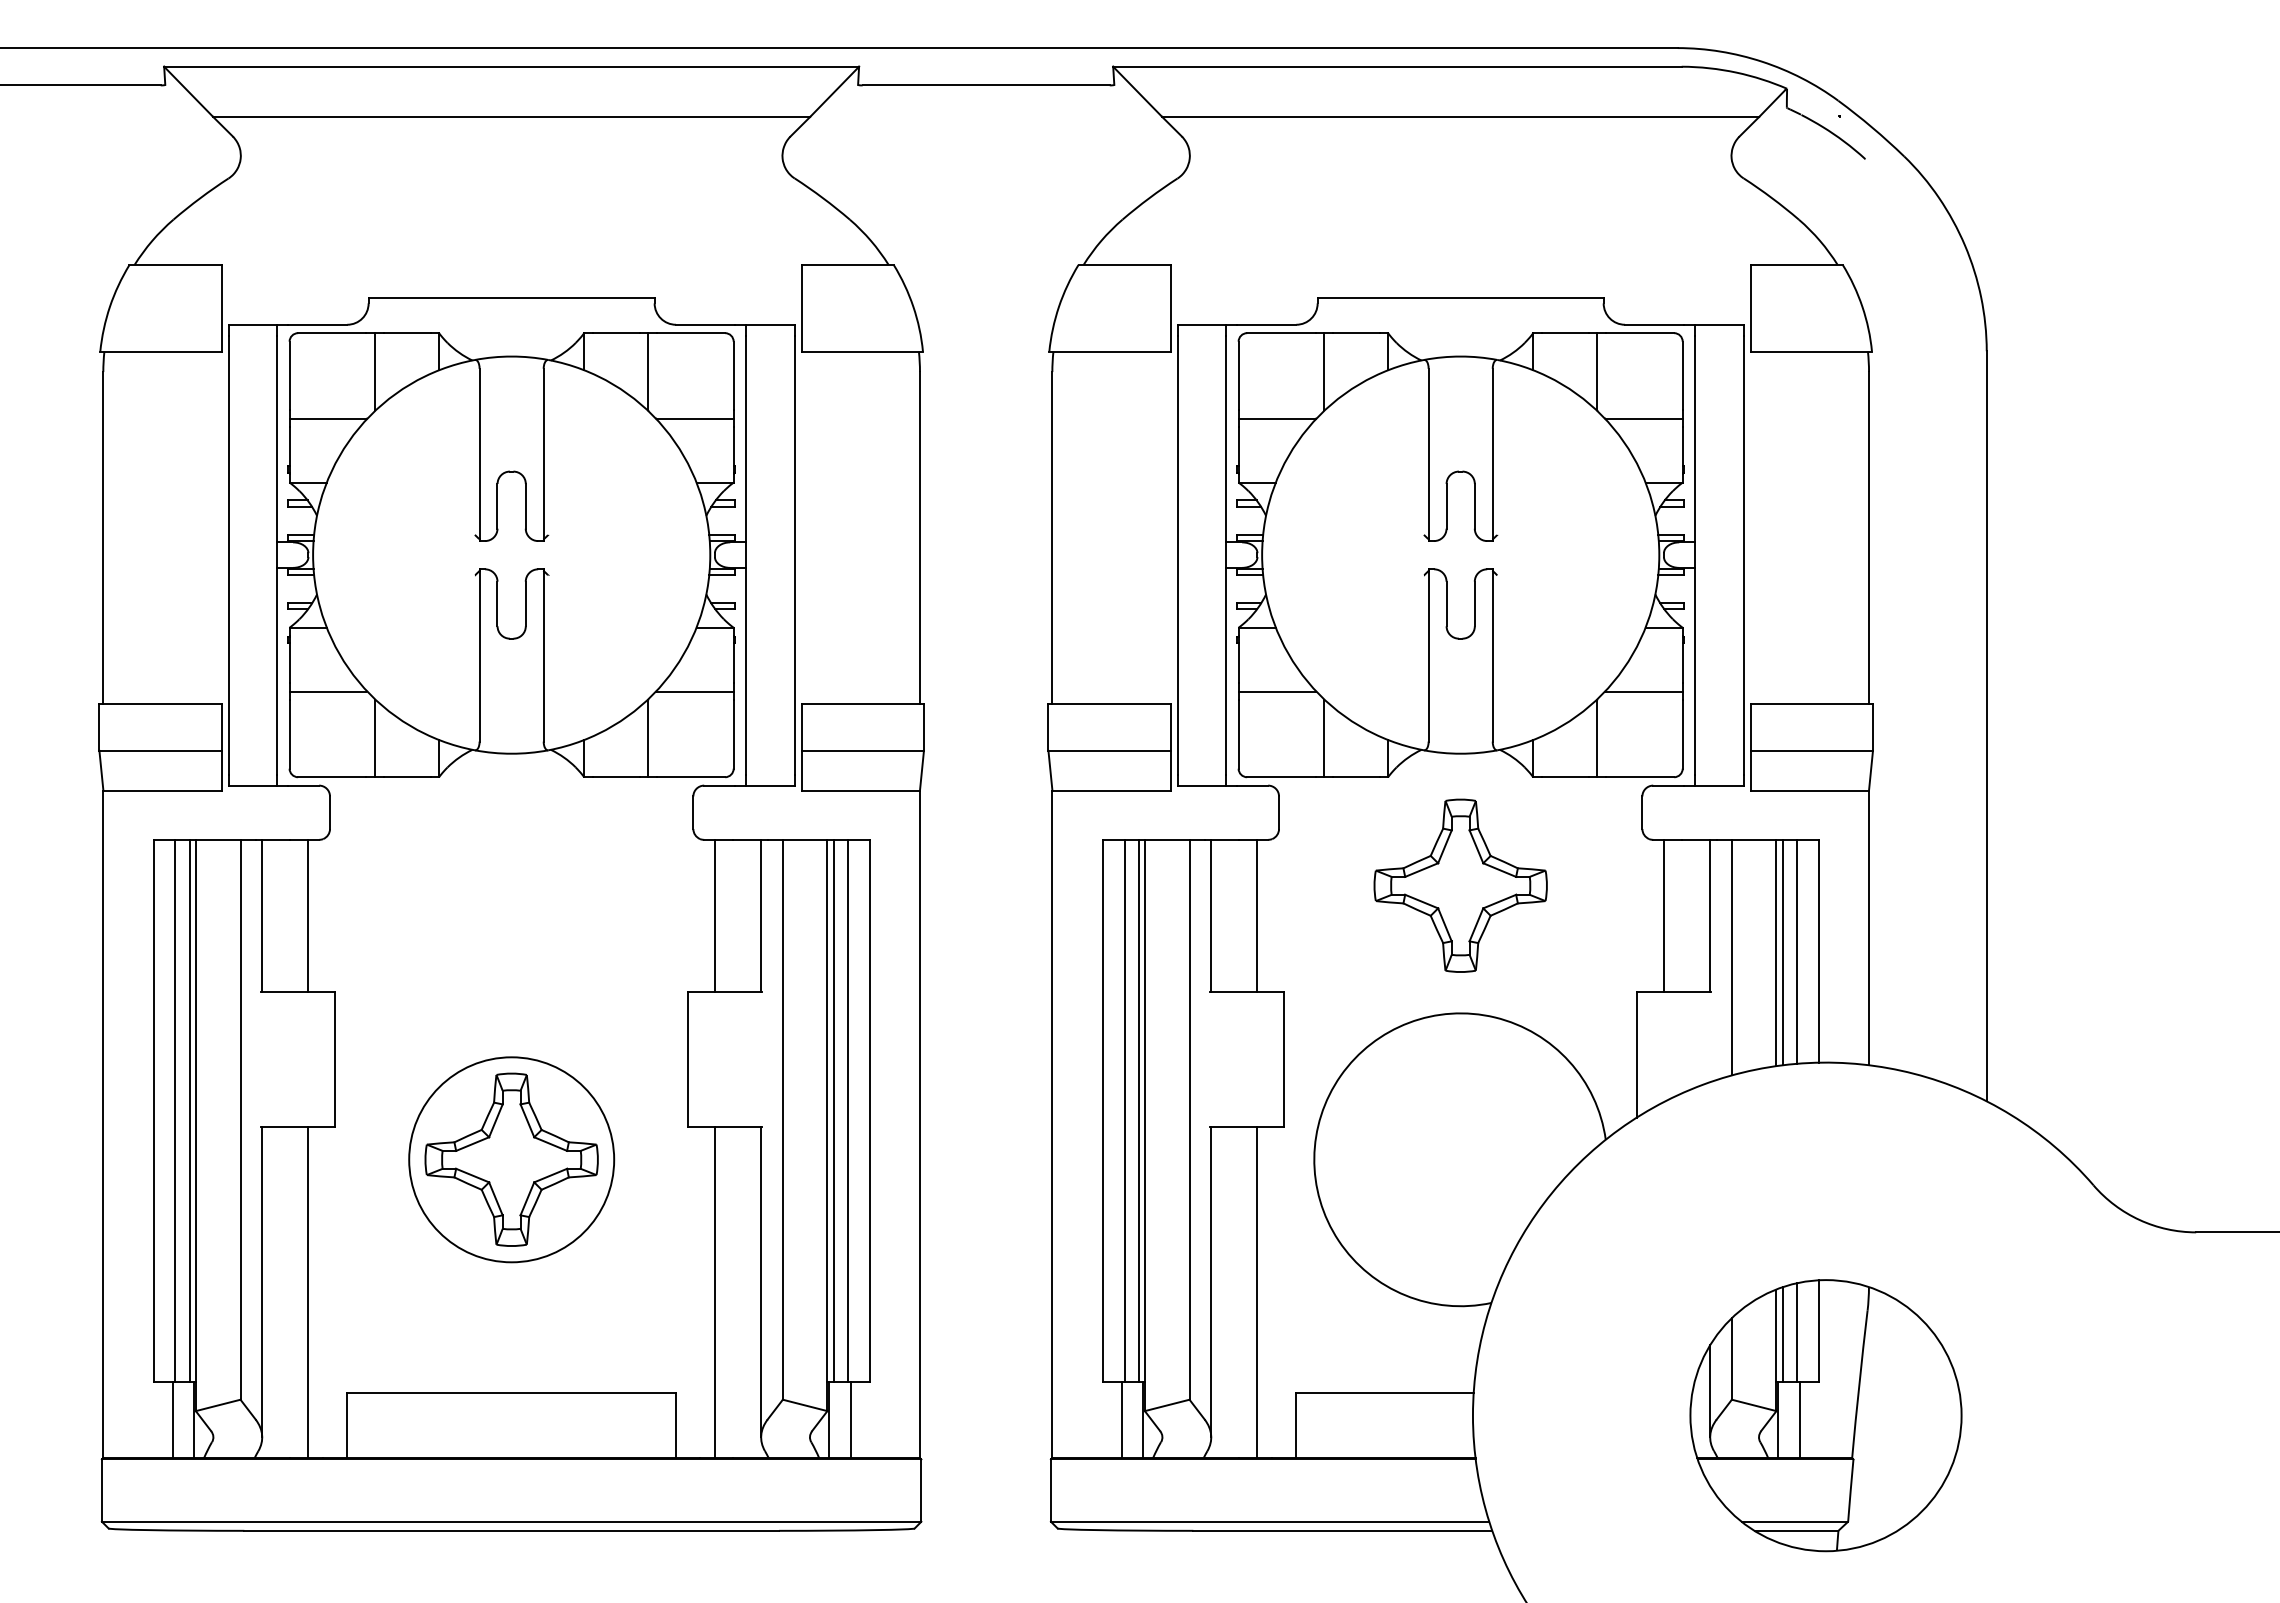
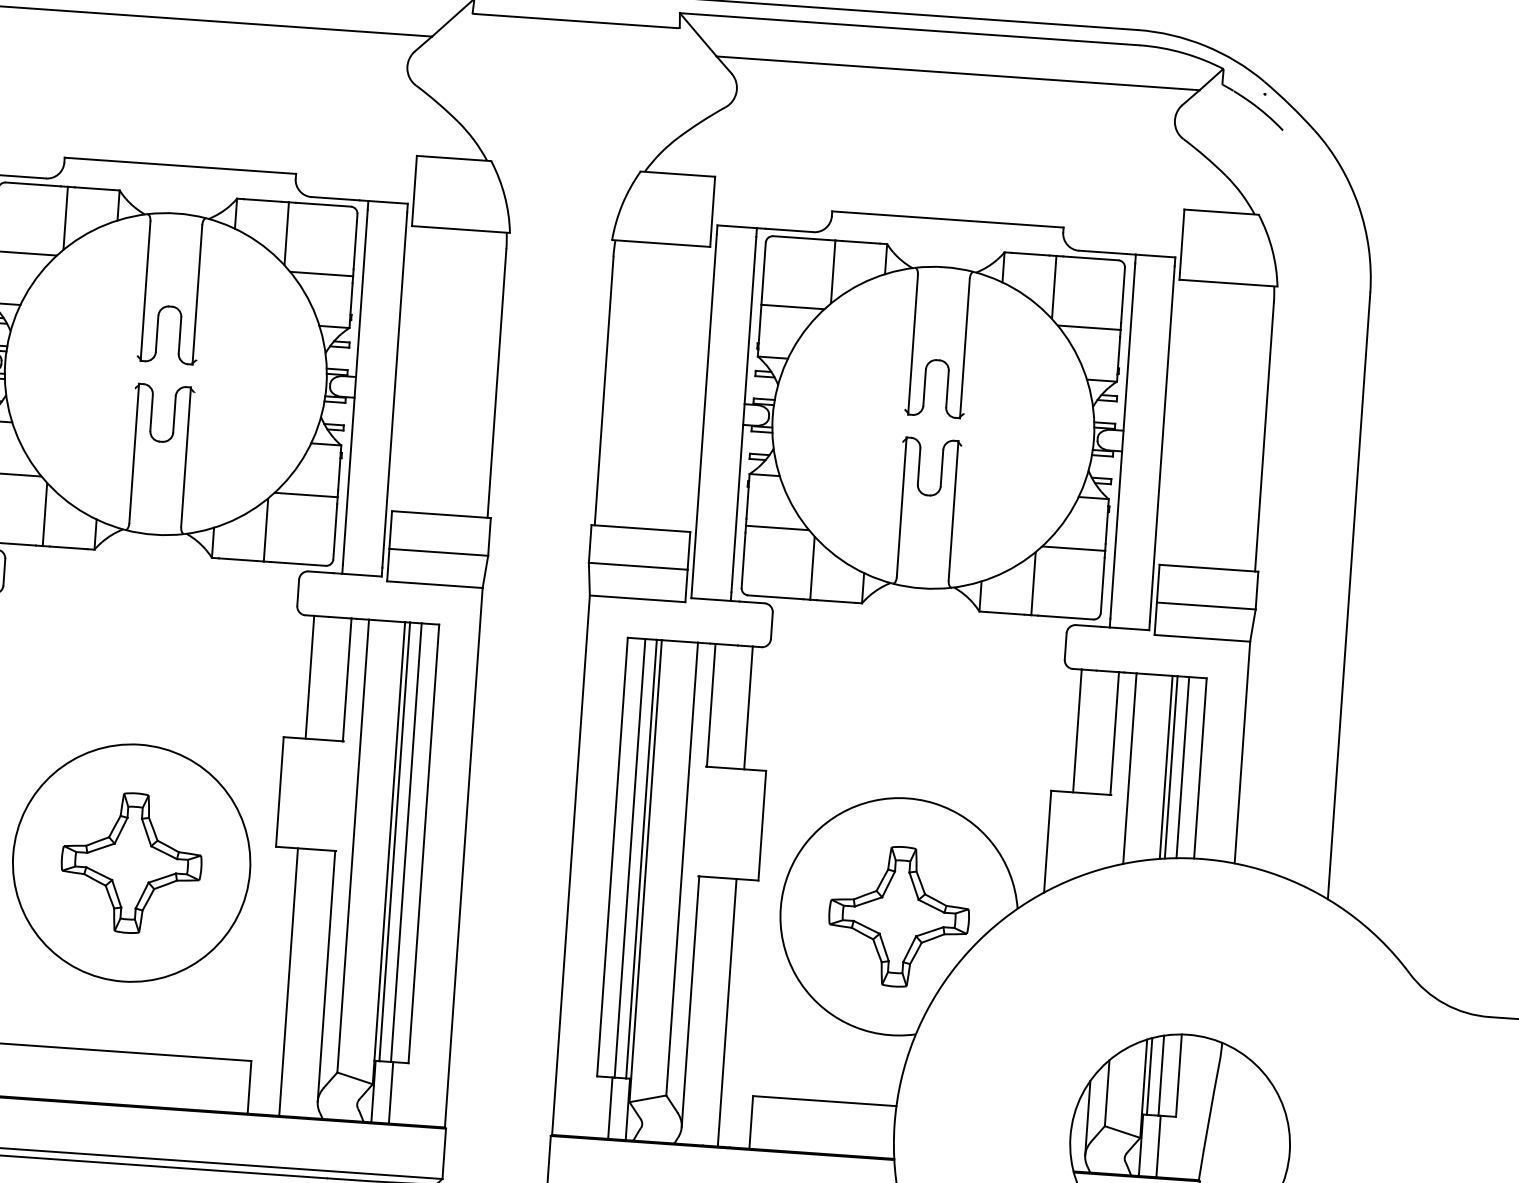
part: (1460, 885) -> (899, 916), moved
circle: (511, 1159) -> (131, 862), size x1.43

